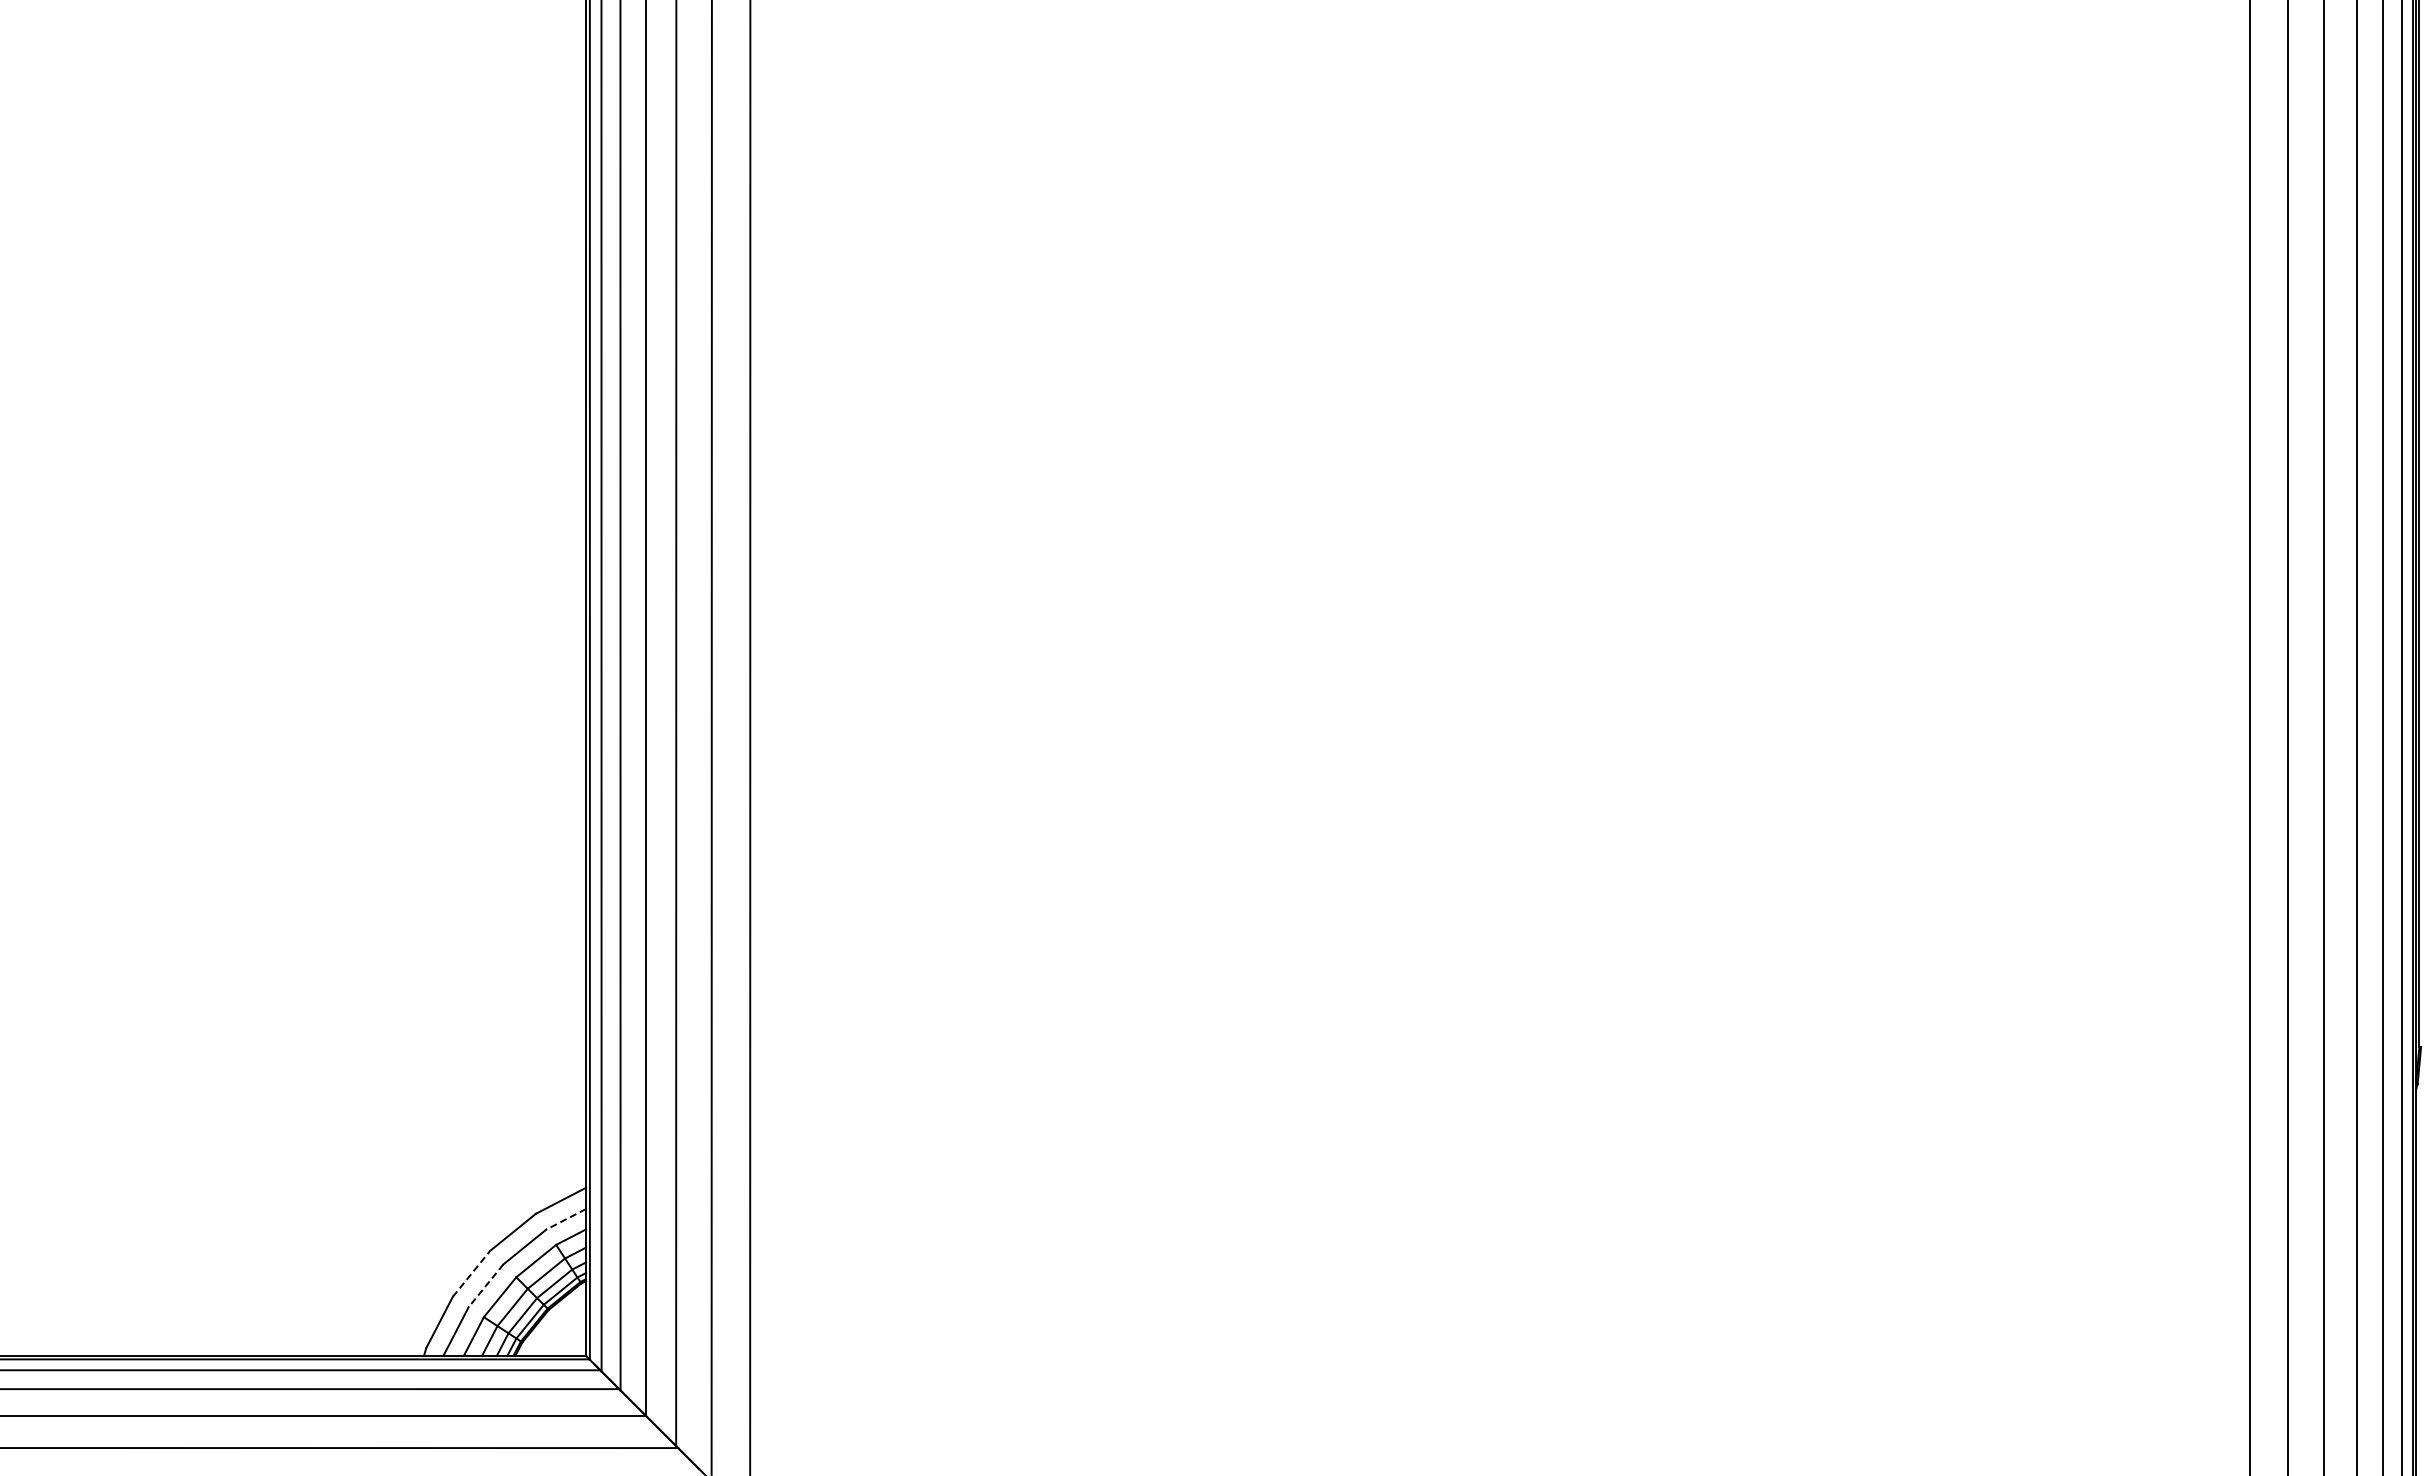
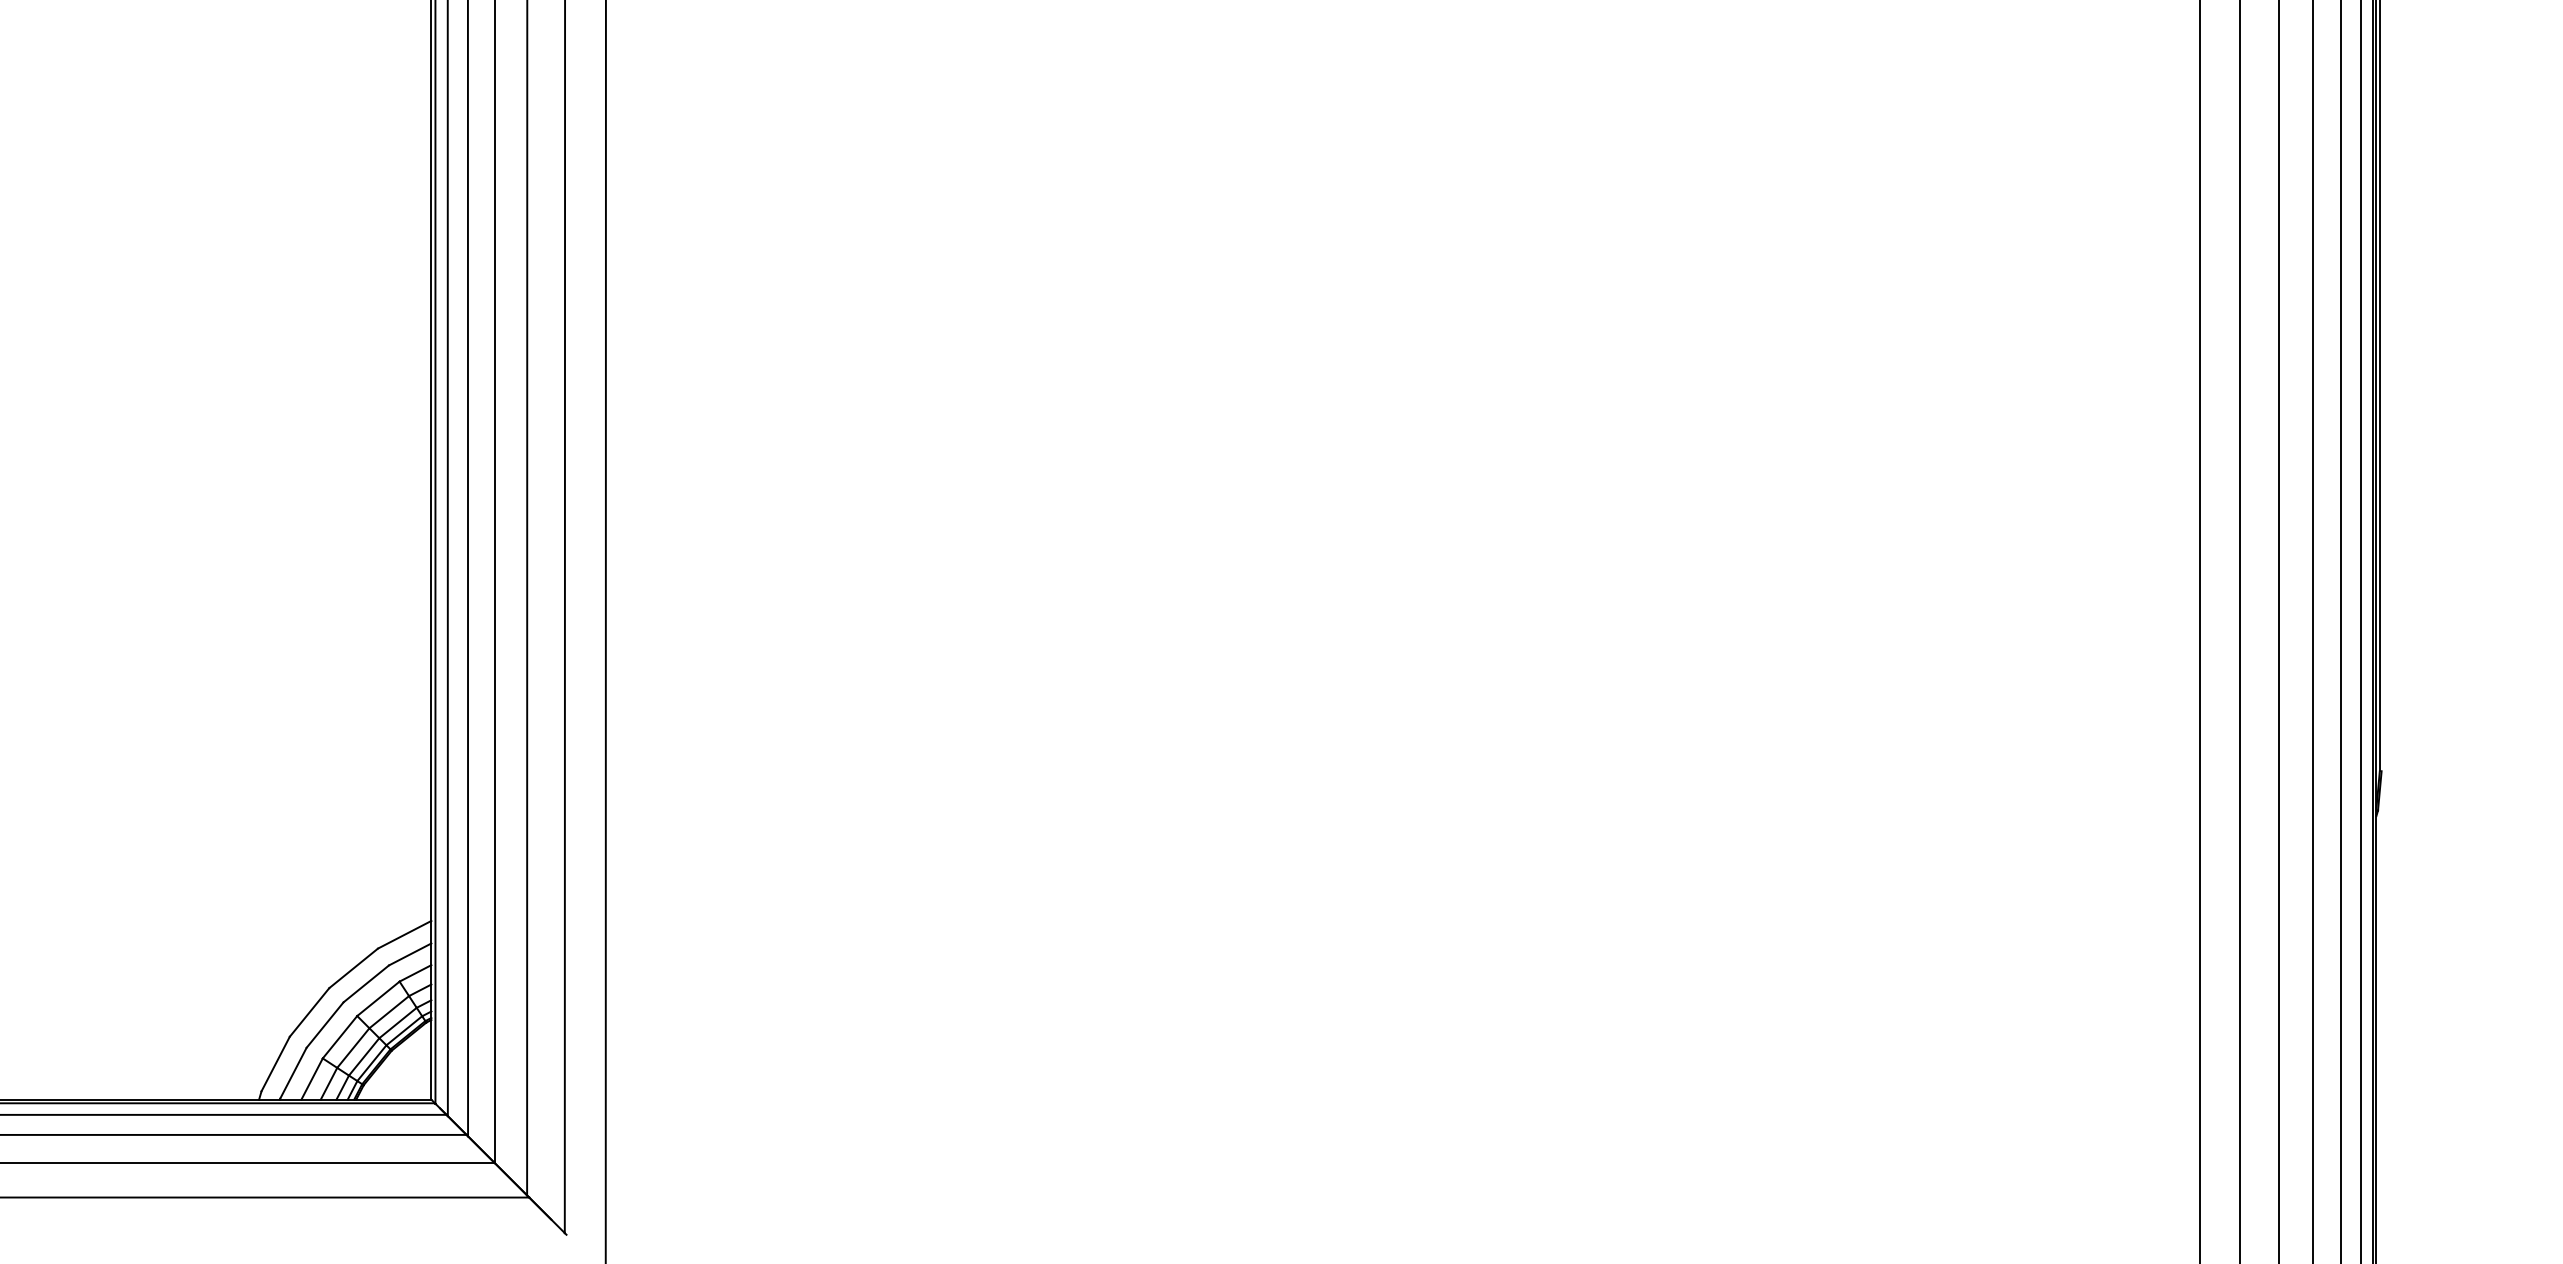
line: (565, 1219) -> (409, 954), dashed -> solid
line: (471, 1273) -> (309, 1012), dashed -> solid
line: (486, 1285) -> (325, 1024), dashed -> solid

